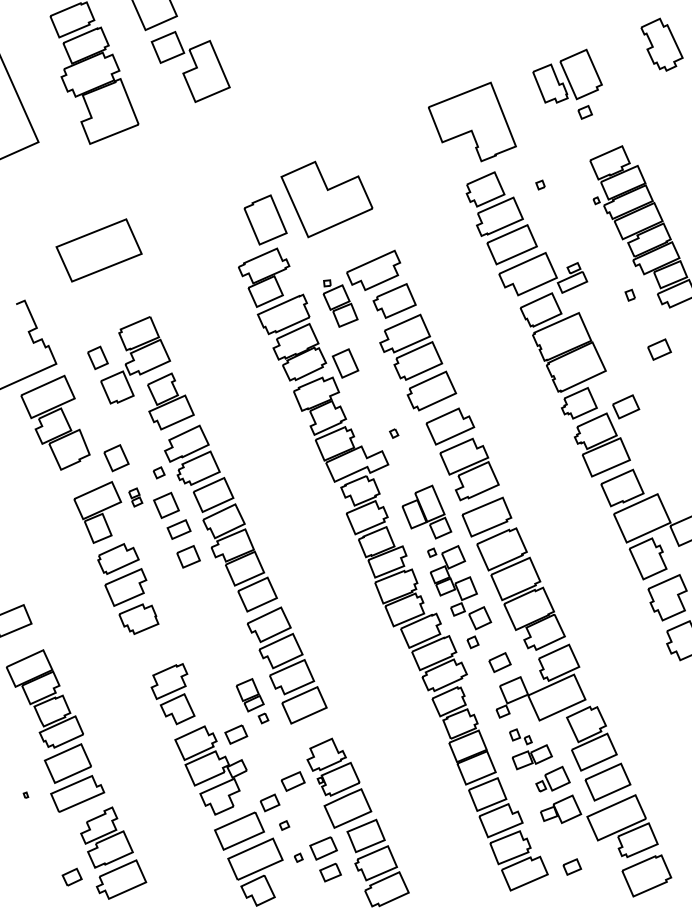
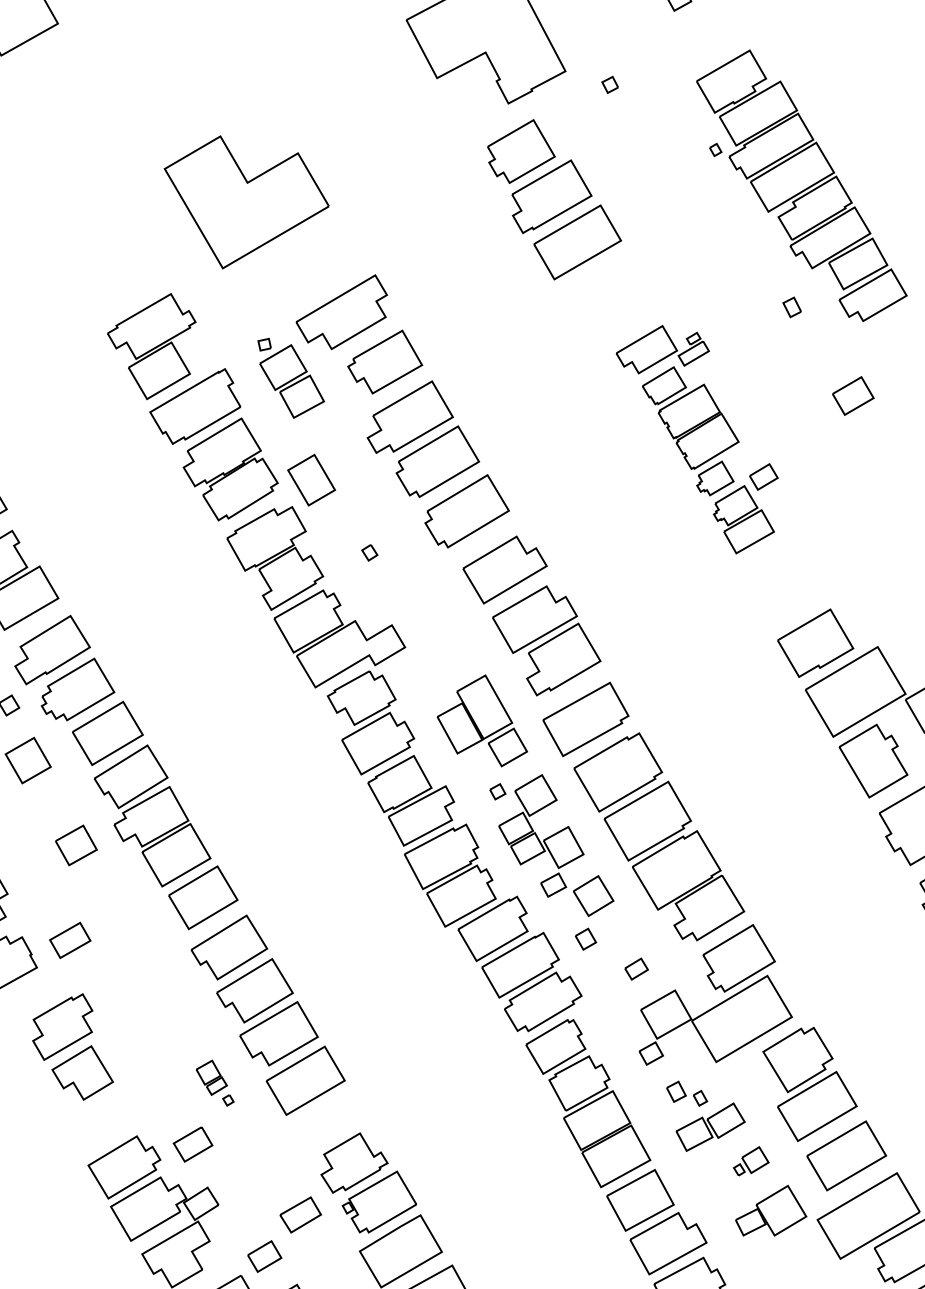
part: (540, 184) -> (609, 83), moved
part: (265, 219) -> (145, 245), removed
part: (569, 364) -> (700, 439), size x0.6
part: (394, 433) -> (370, 552), moved
part: (178, 529) -> (69, 940), moved
part: (499, 662) -> (635, 969), size x0.6
part: (172, 694) -> (70, 1049), moved
part: (252, 701) -> (214, 1084), size x0.6
part: (552, 778) -> (749, 1160), size x0.6

